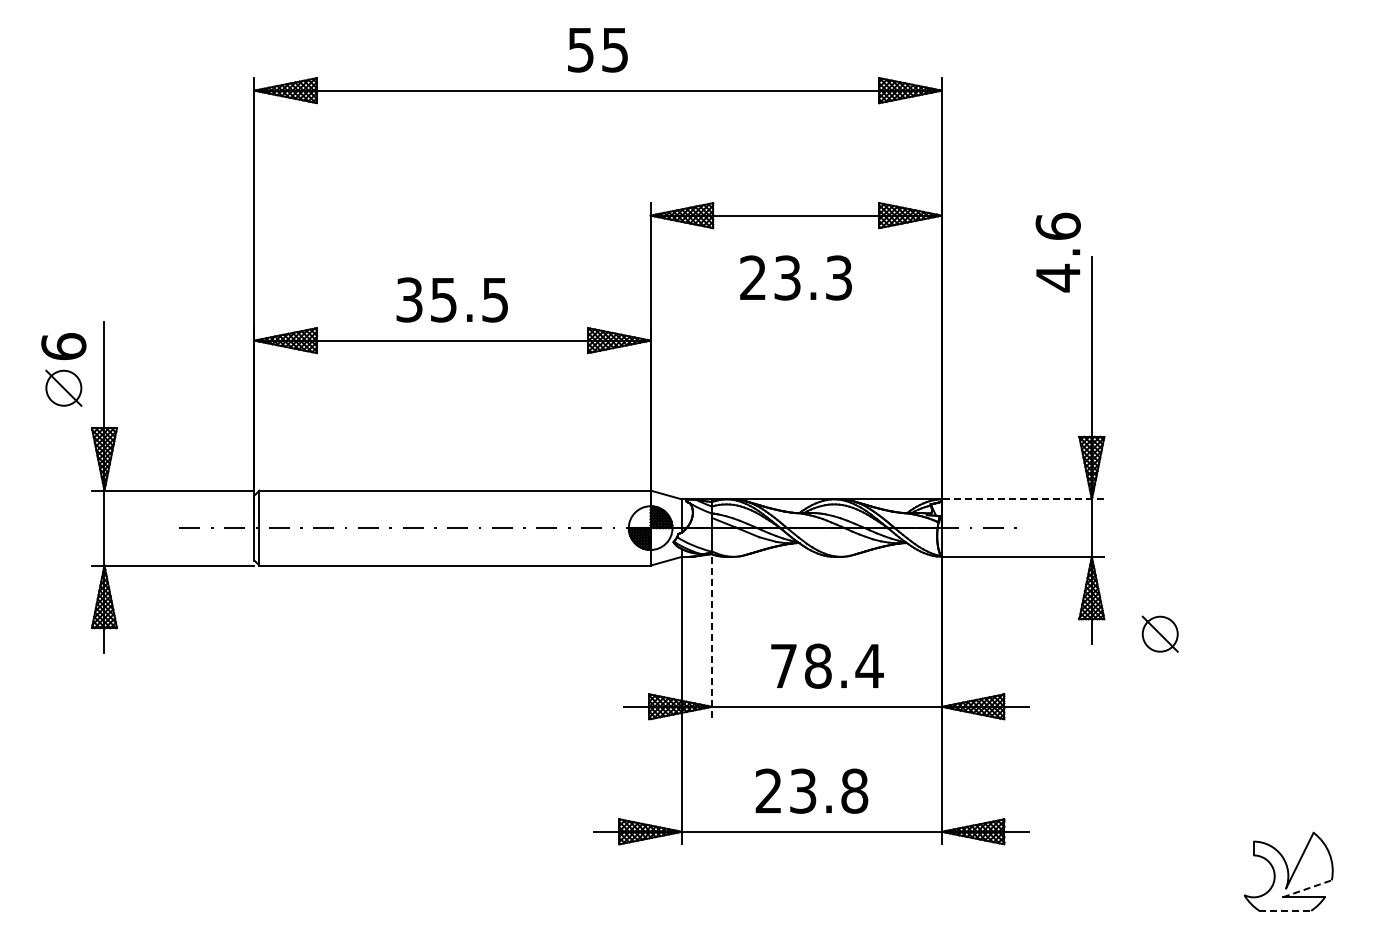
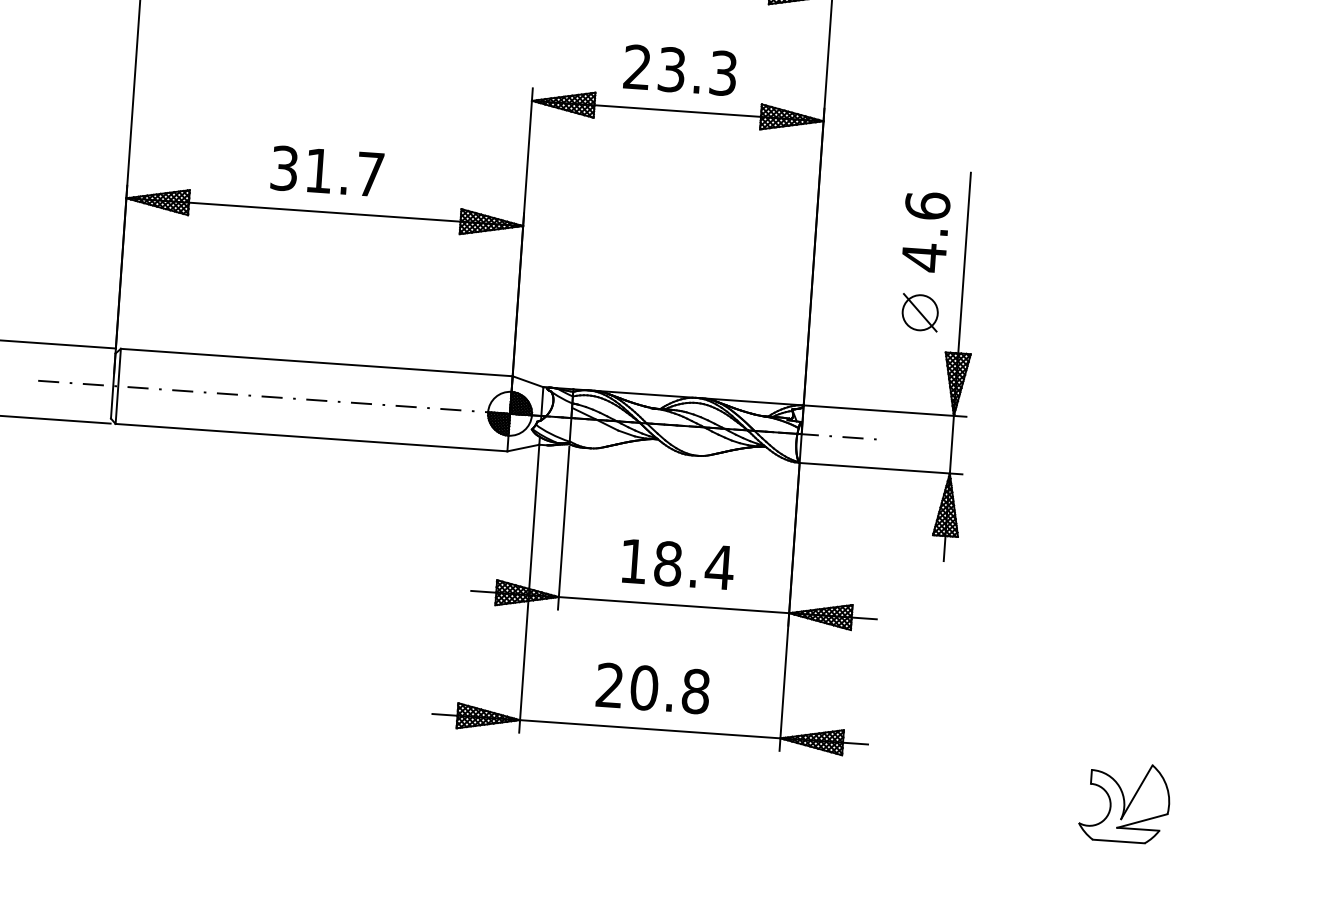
text: (1057, 252) -> (925, 231), moved
text: (795, 277) -> (679, 69), moved
text: (469, 300) -> (344, 173), 35.5 -> 31.7
line: (1022, 499) -> (884, 411), dashed -> solid
part: (1159, 633) -> (919, 311), moved
line: (711, 638) -> (563, 528), dashed -> solid
text: (783, 666) -> (633, 561), 78.4 -> 18.4
text: (802, 790) -> (643, 687), 23.8 -> 20.8
line: (1307, 888) -> (1142, 820), dashed -> solid
line: (1285, 910) -> (1119, 841), dashed -> solid

